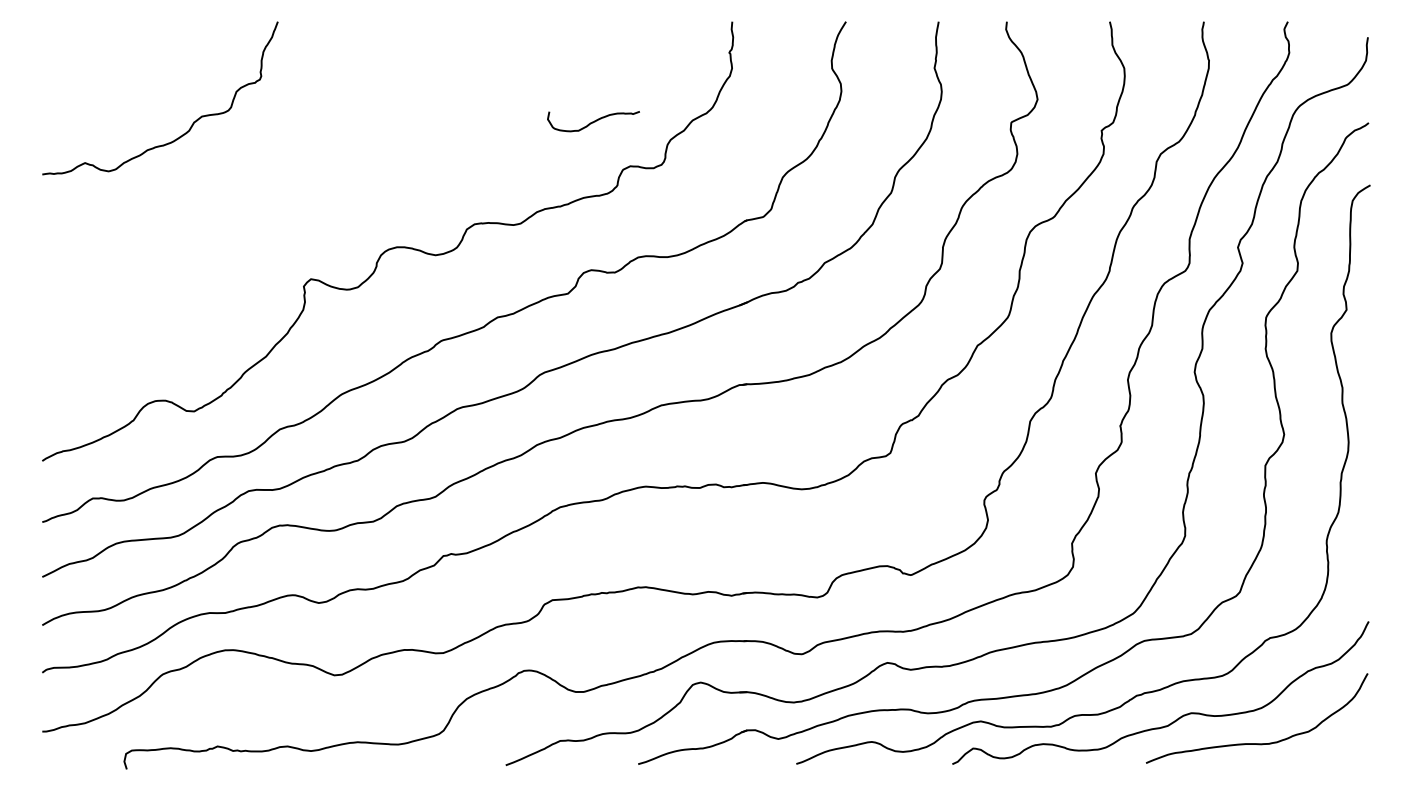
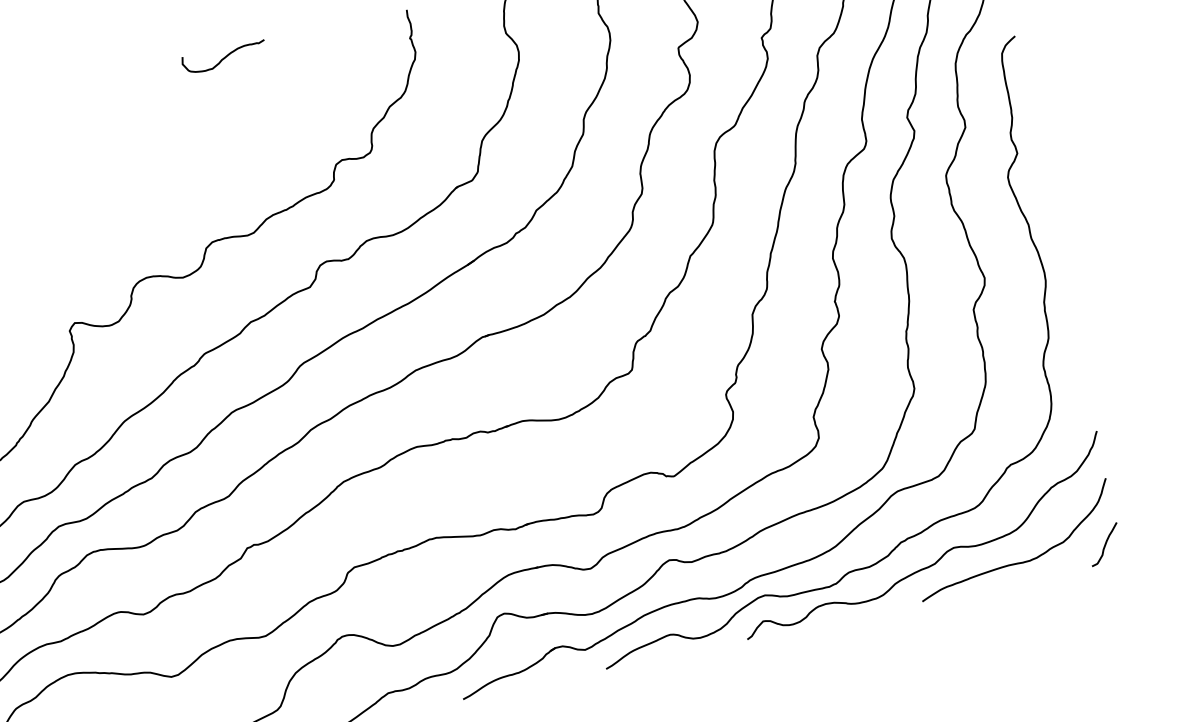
curve: (593, 121) -> (224, 57), moved
curve: (1351, 743) -> (1104, 544), added

